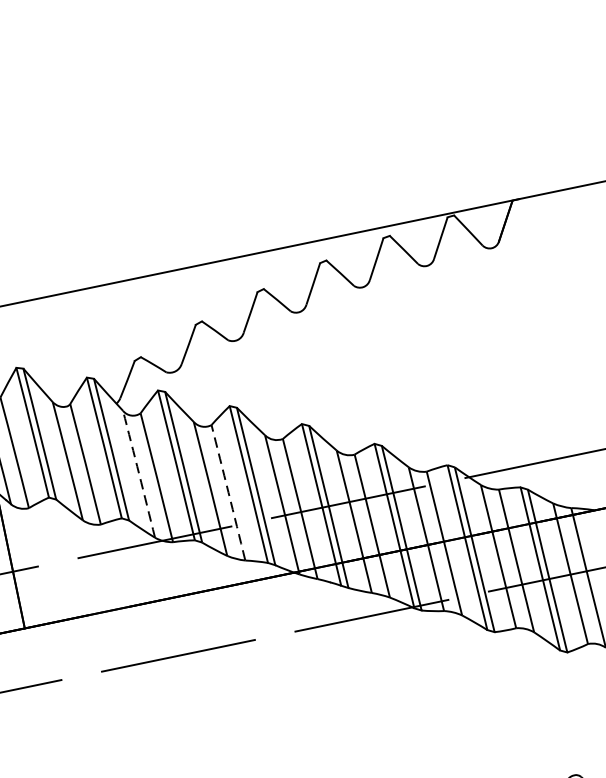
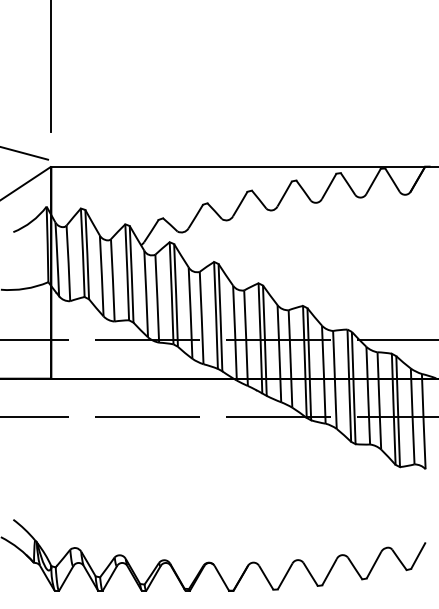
arc: (139, 473) -> (146, 293), dashed -> solid
arc: (228, 493) -> (201, 318), dashed -> solid

